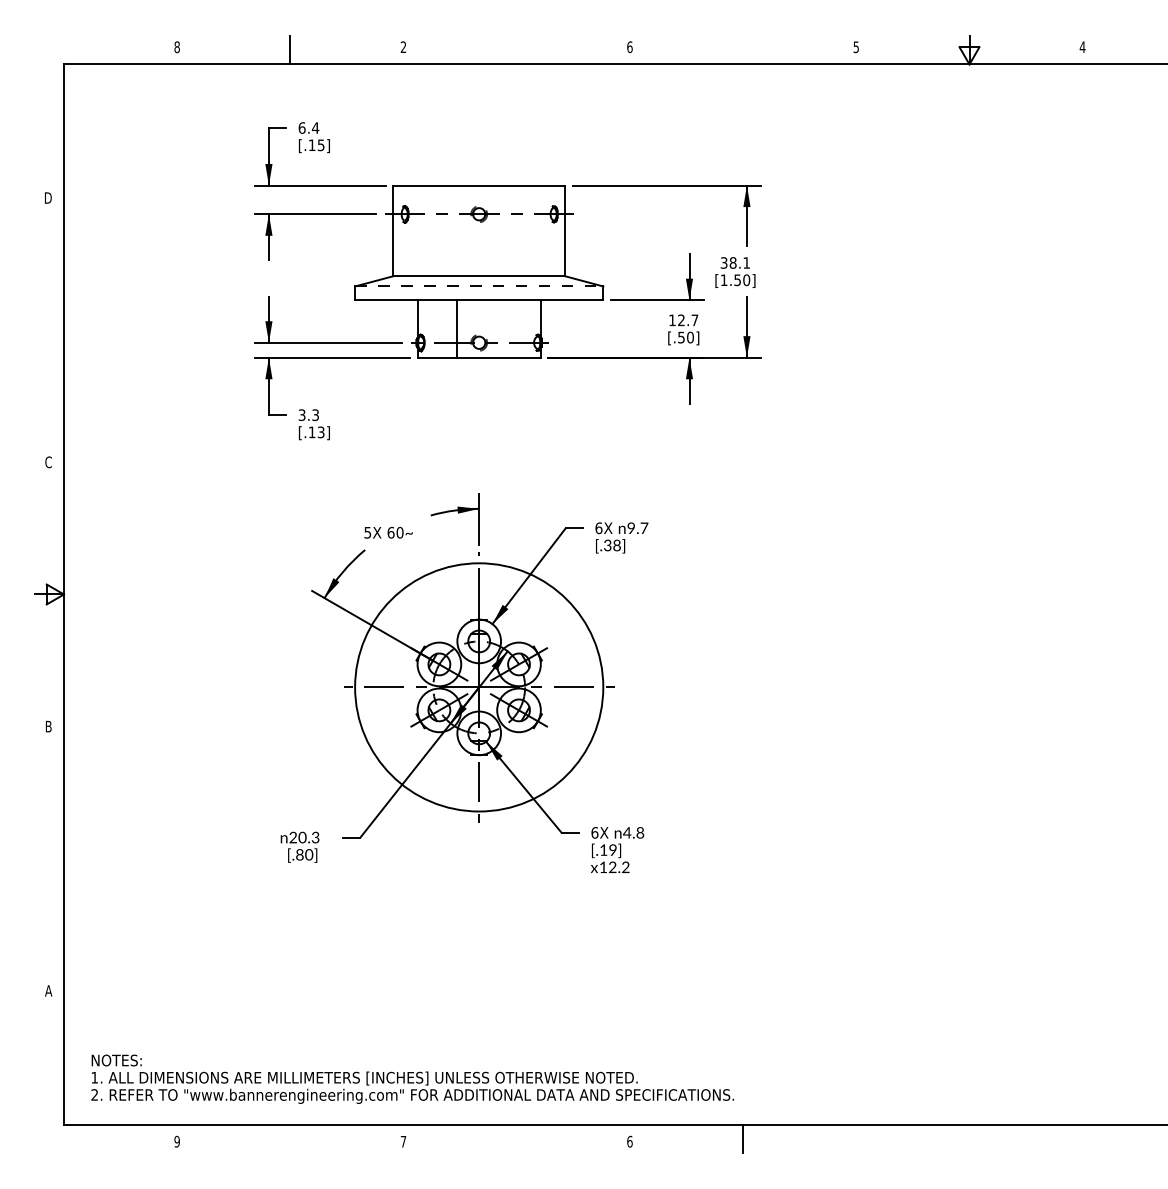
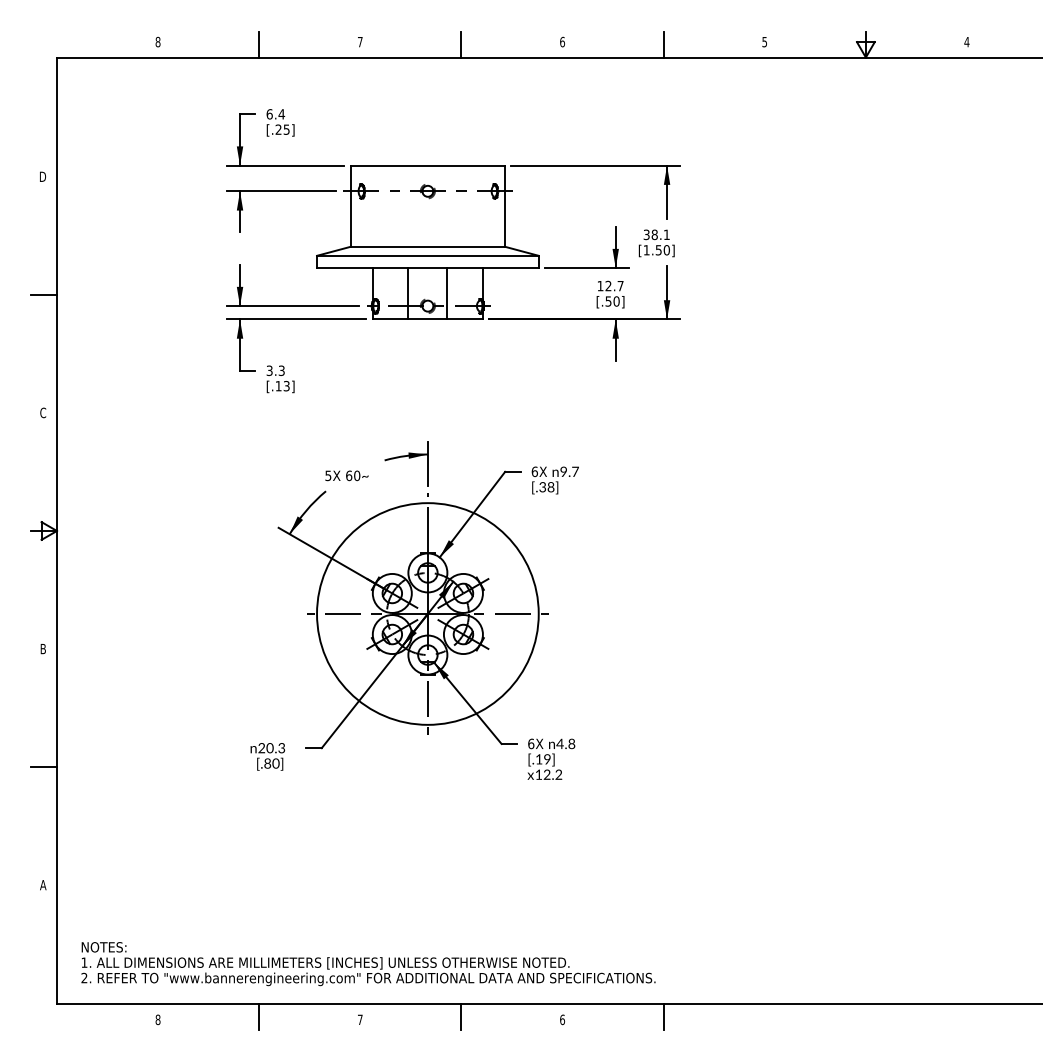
text: (402, 46) -> (359, 41), 2 -> 7
line: (516, 49) -> (461, 44), added
line: (742, 49) -> (663, 44), added
text: (311, 145) -> (278, 129), [.15] -> [.25]
line: (478, 286) -> (427, 255), dashed -> solid
line: (501, 328) -> (447, 293), added
line: (48, 329) -> (43, 294), added
line: (48, 859) -> (43, 767), added
line: (290, 1139) -> (259, 1017), added
line: (516, 1139) -> (461, 1017), added
text: (176, 1141) -> (157, 1019), 9 -> 8

